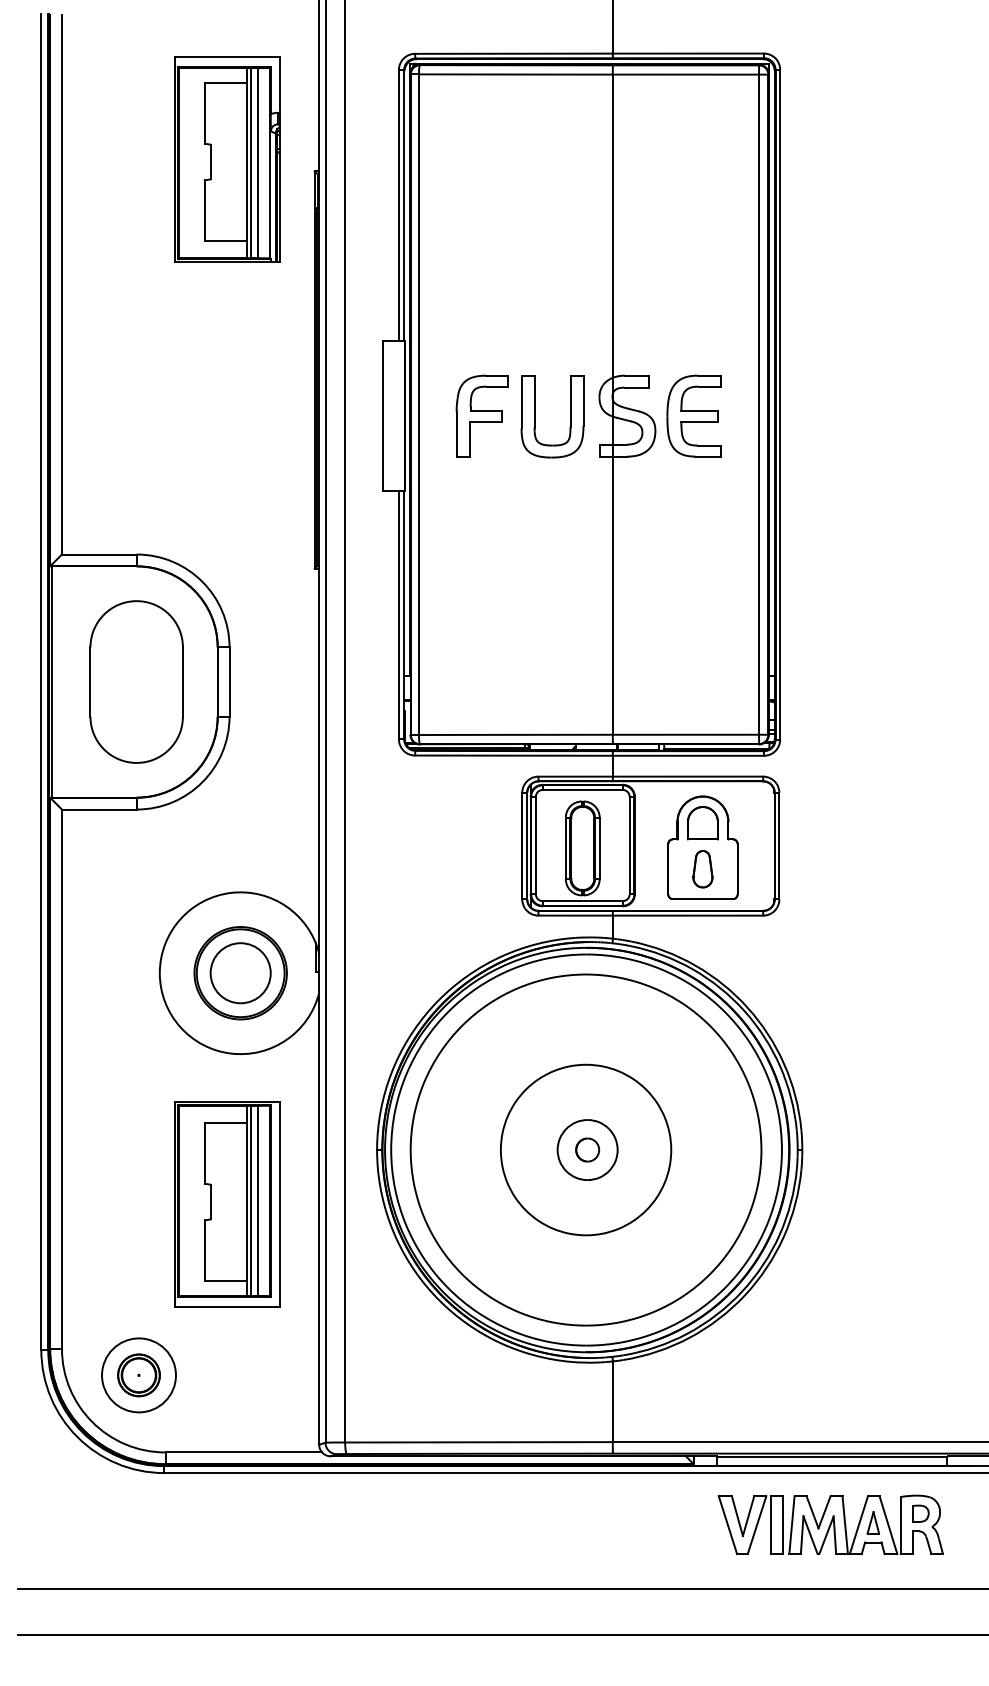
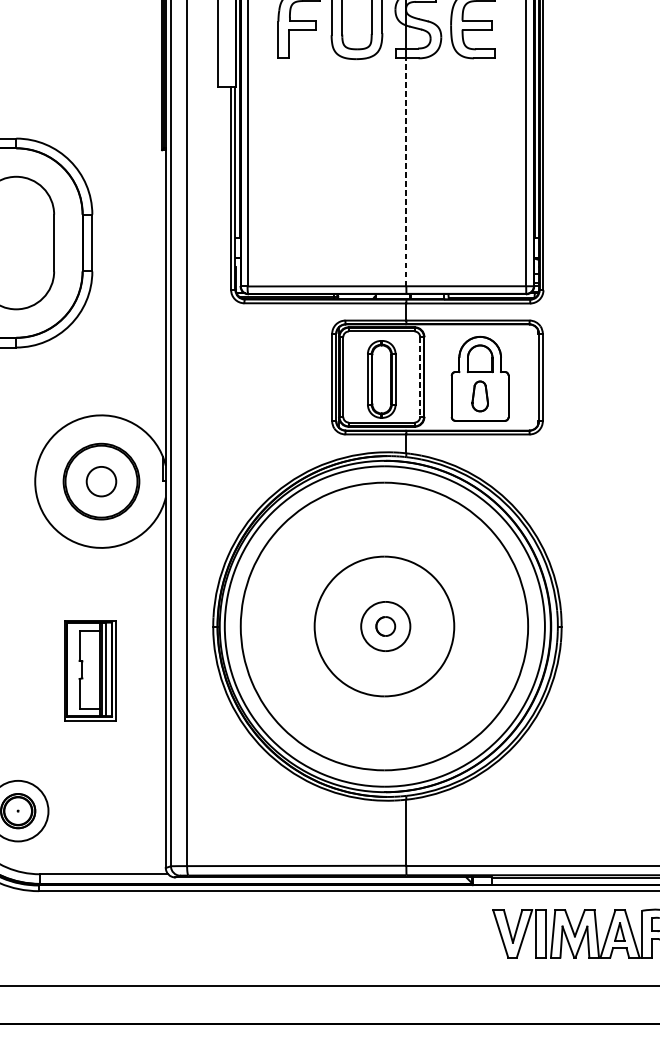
line: (612, 595) -> (406, 172), solid -> dashed
line: (629, 845) -> (420, 376), solid -> dashed
circle: (240, 973) -> (101, 481), size x0.6
part: (227, 1204) -> (90, 671), size x0.6

